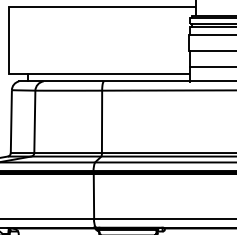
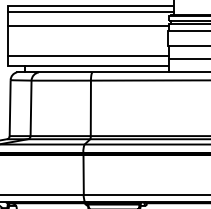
line: (101, 13) -> (90, 11), added
line: (99, 29) -> (88, 26), added
line: (99, 62) -> (88, 55), added

